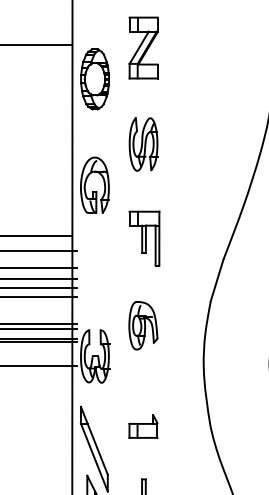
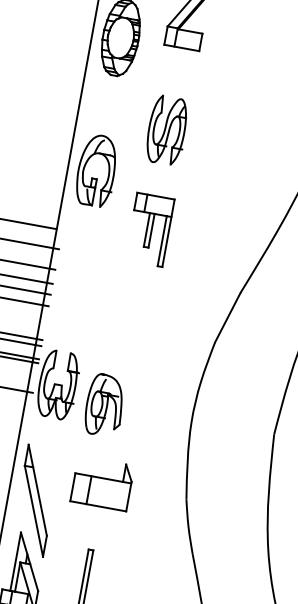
part: (144, 238) -> (149, 229), moved
part: (143, 325) -> (105, 405), moved
part: (143, 426) -> (102, 483), size x1.6

